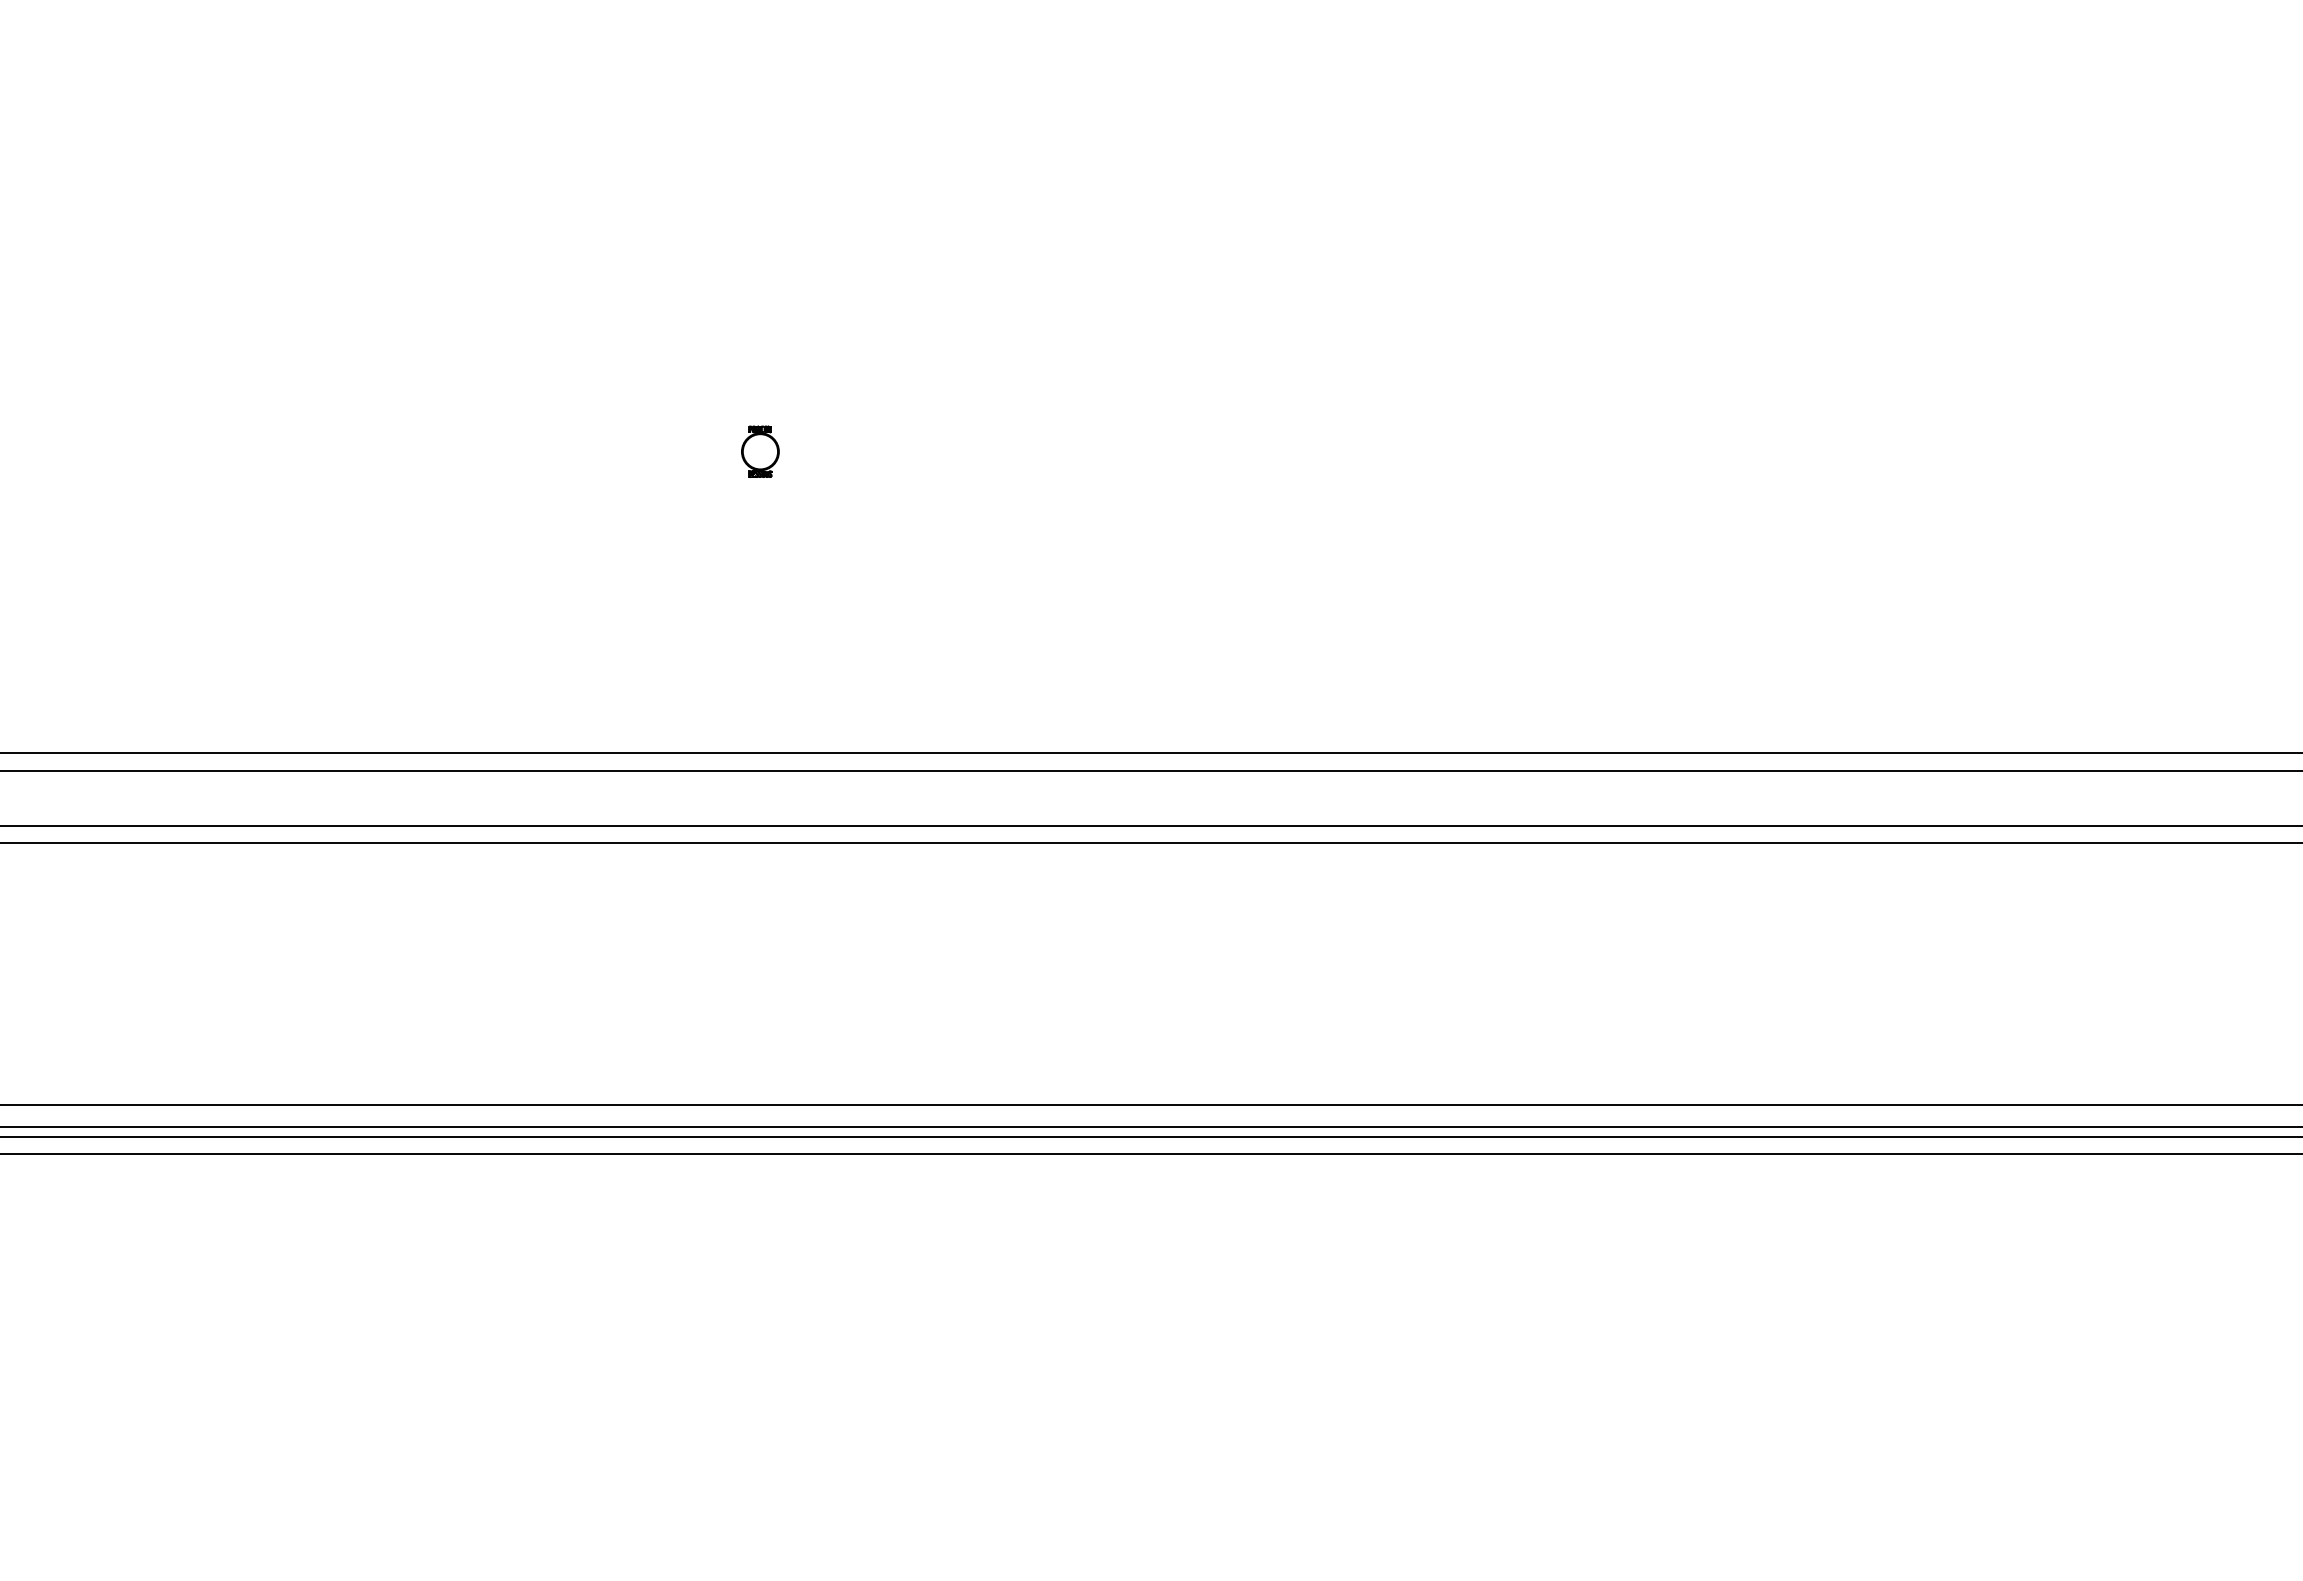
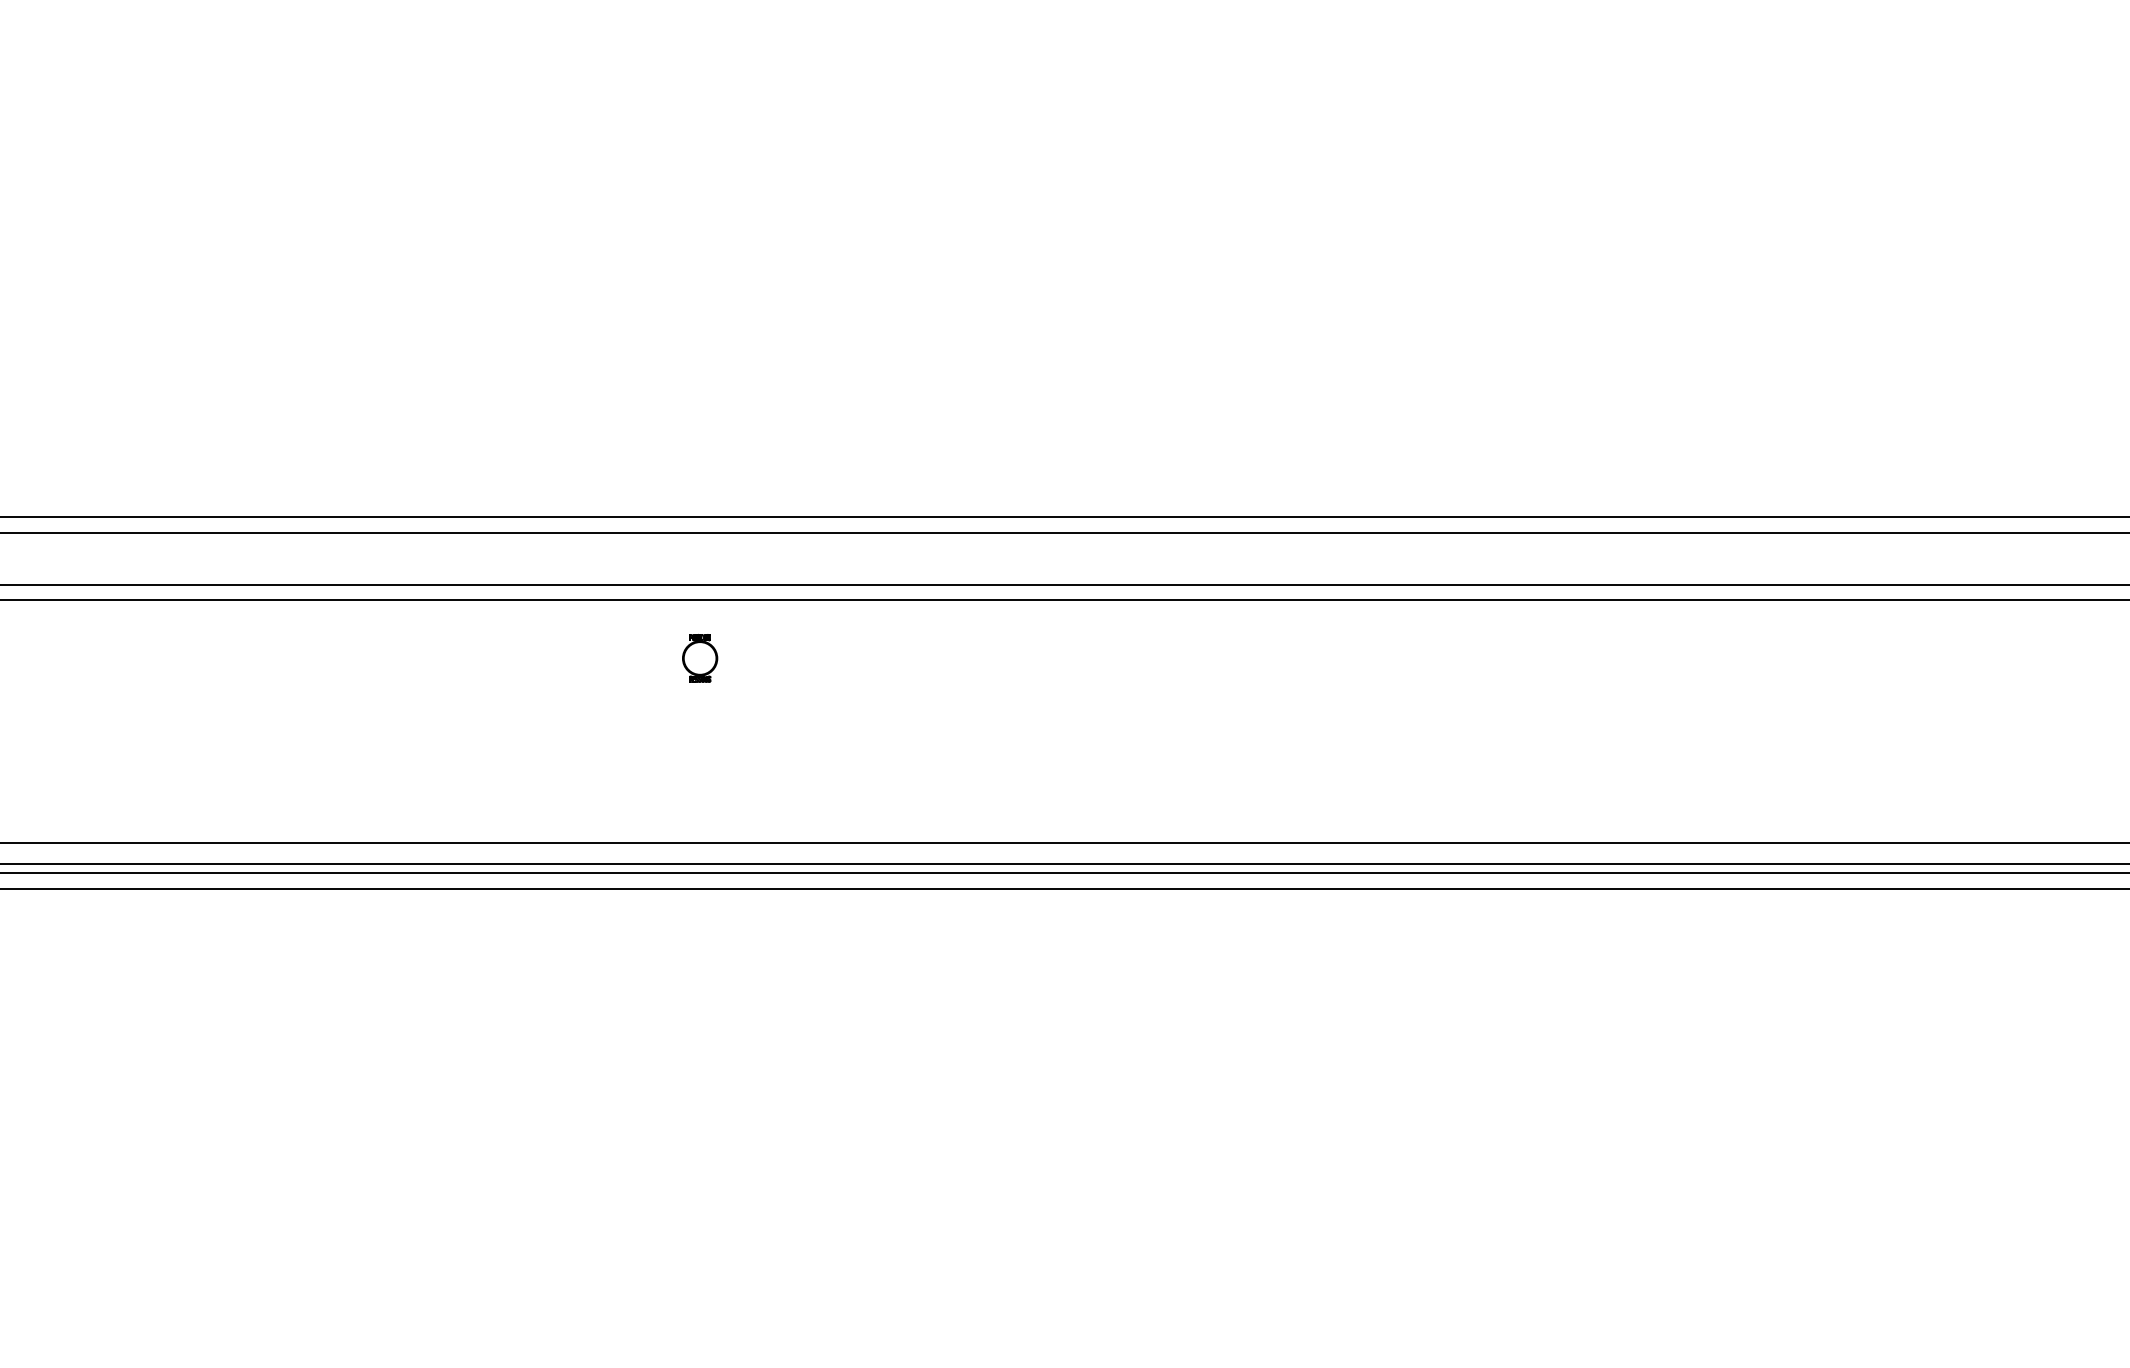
part: (760, 451) -> (700, 658), moved

